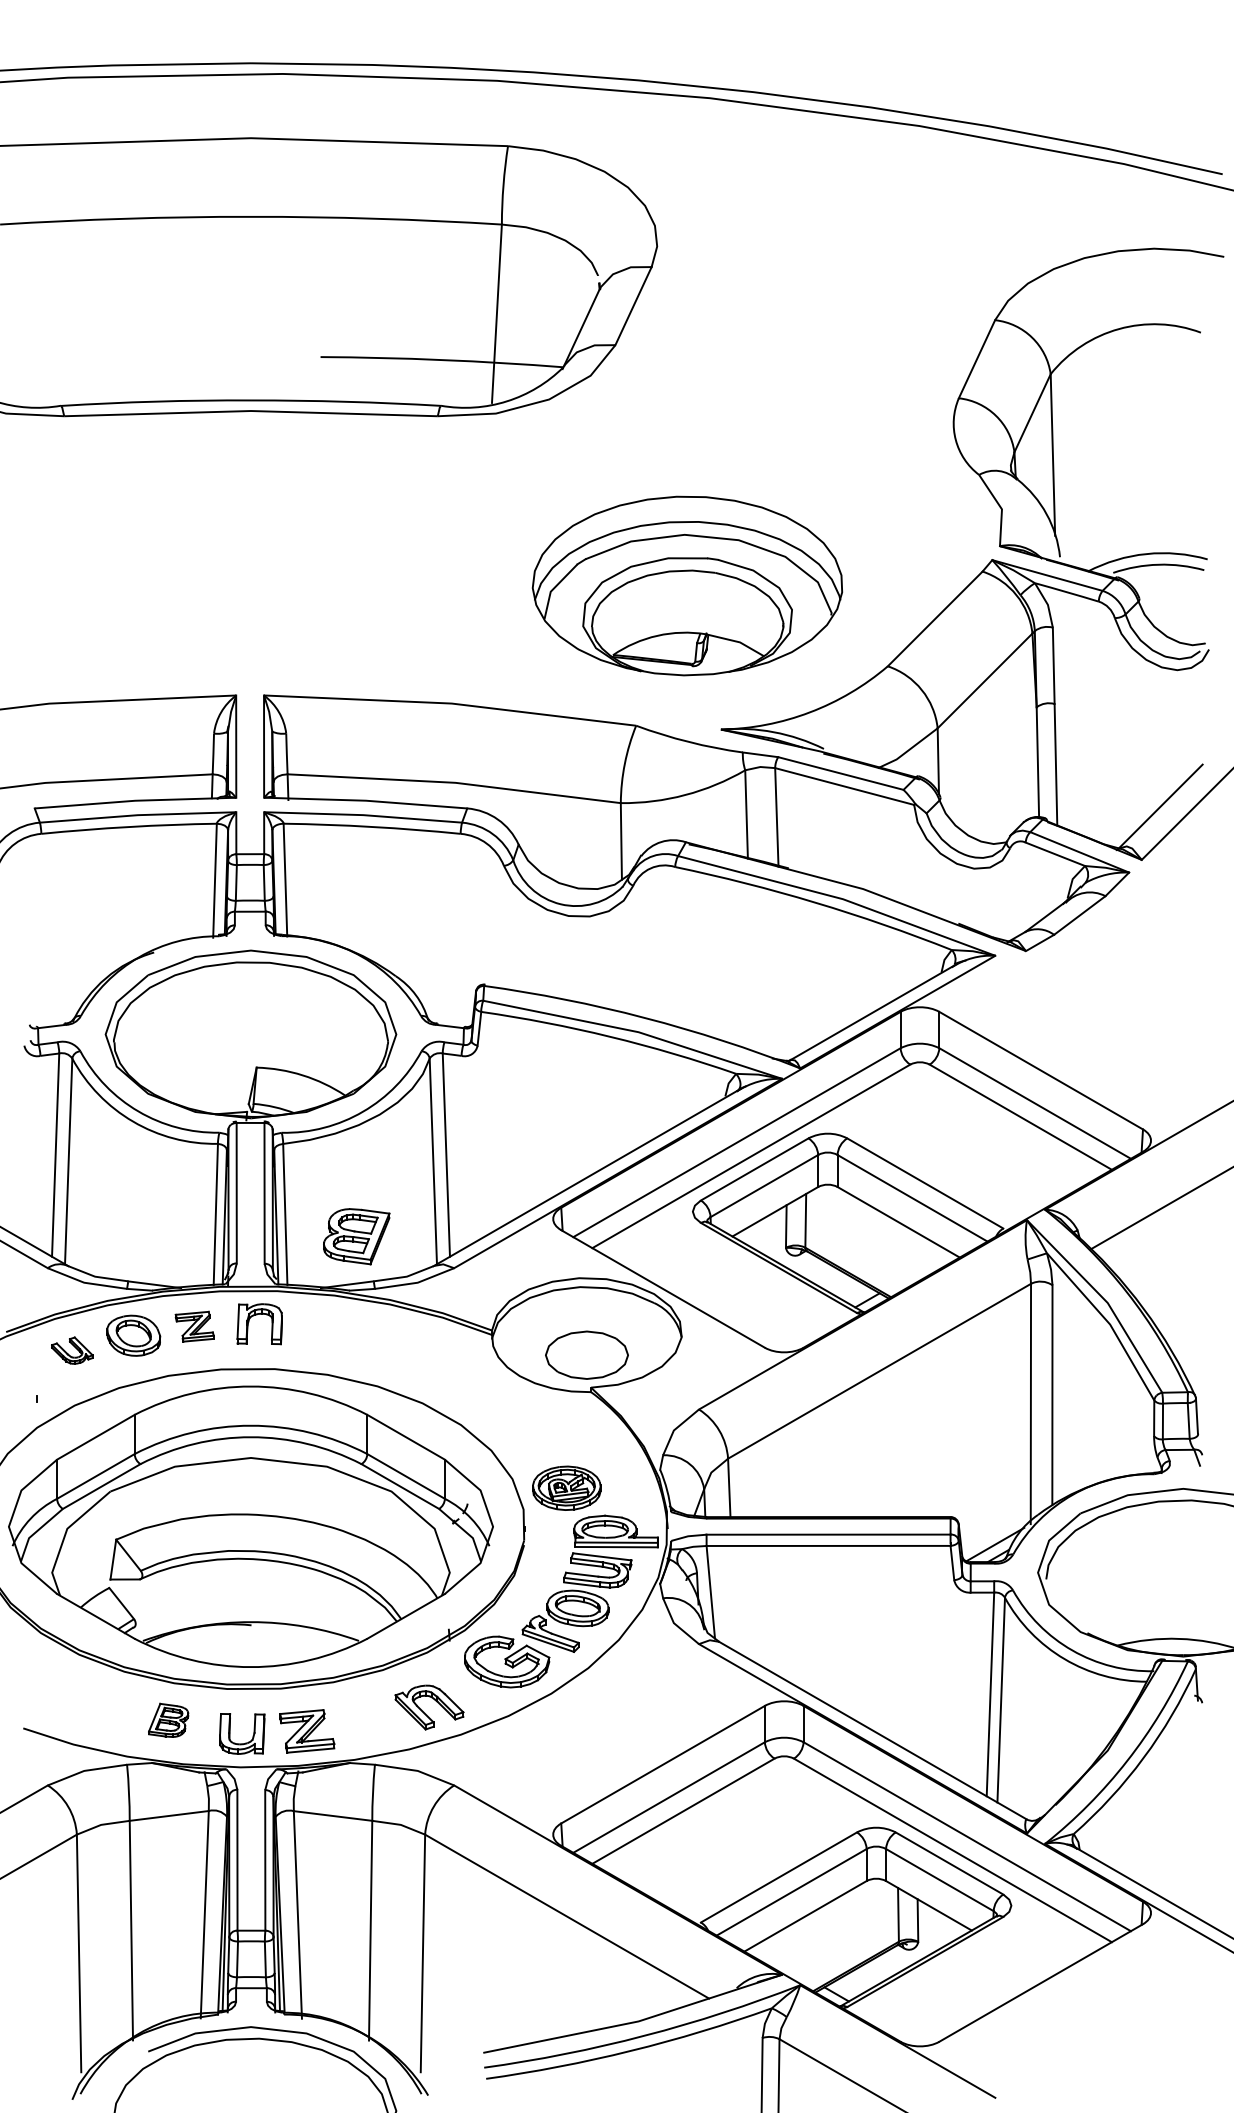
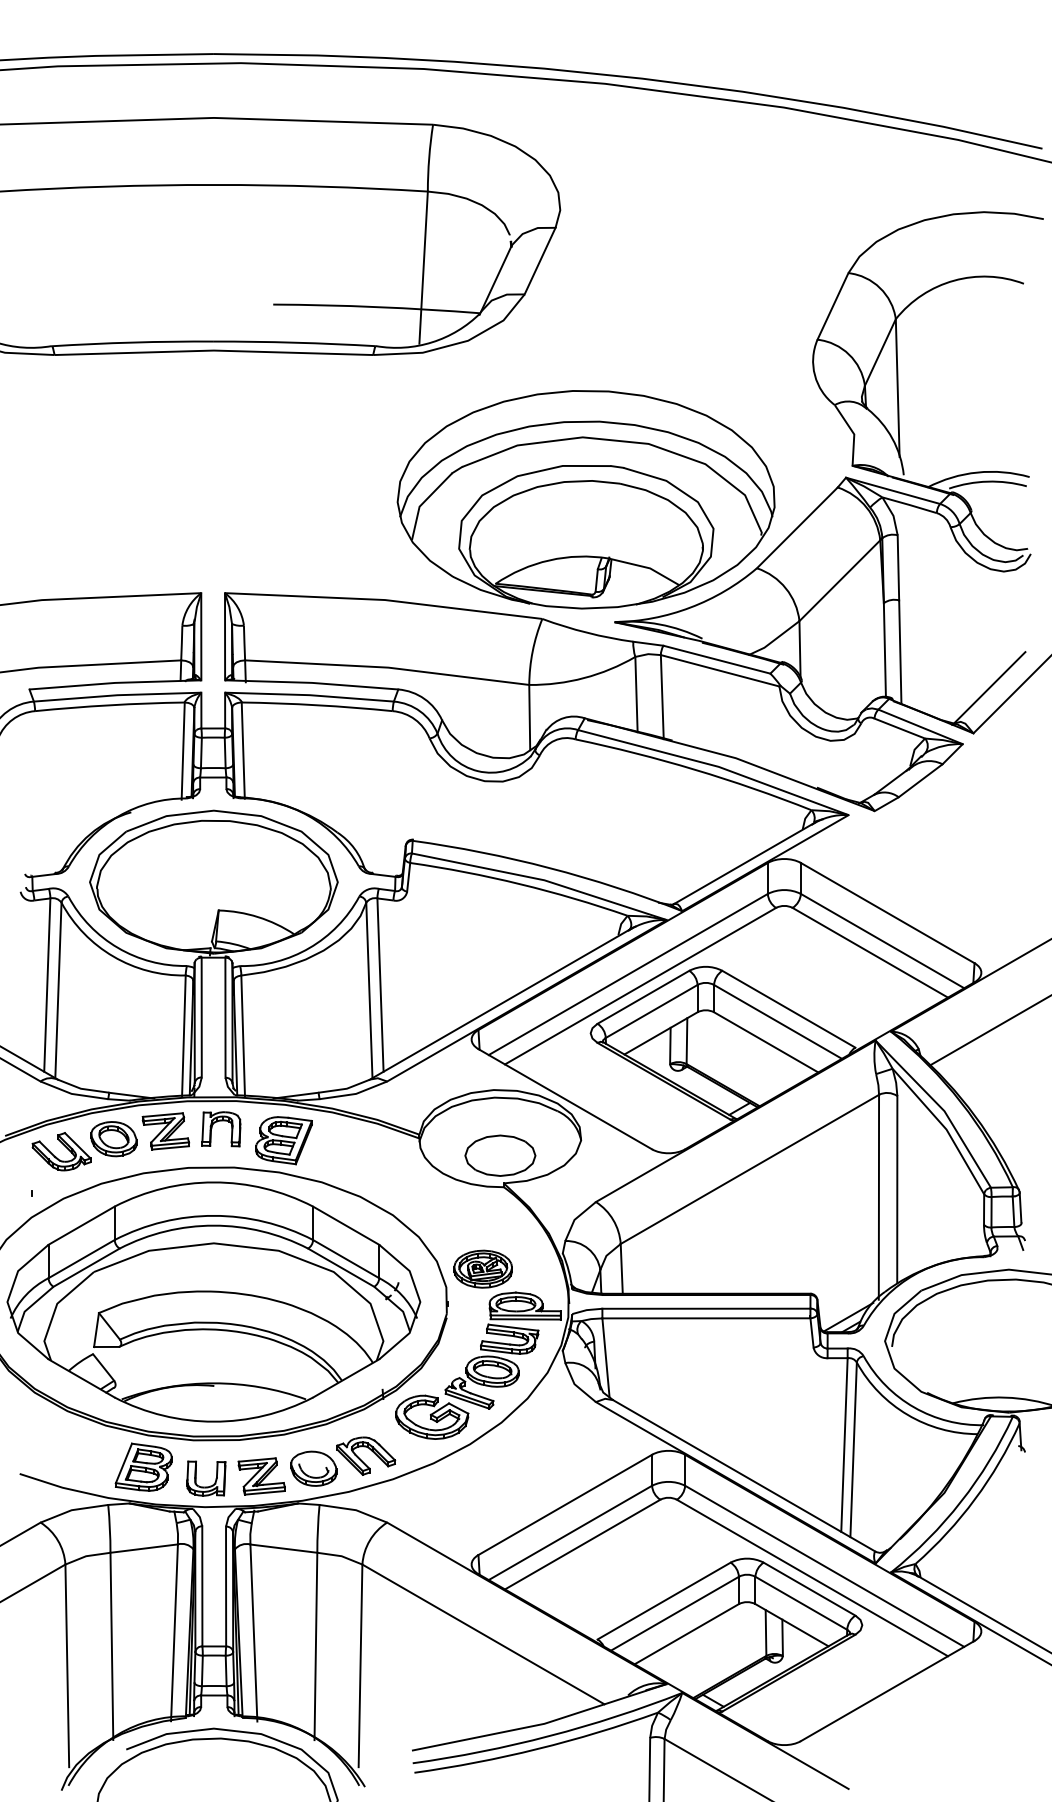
part: (686, 585) -> (585, 499), size x1.43
part: (356, 1236) -> (283, 1140), moved
part: (194, 1326) -> (165, 1131), size x1.43
part: (72, 1350) -> (61, 1151), size x1.67
part: (168, 1719) -> (143, 1466), size x1.67
part: (367, 1722) -> (313, 1468), added

